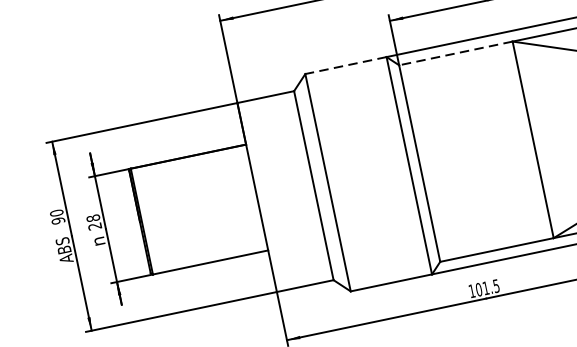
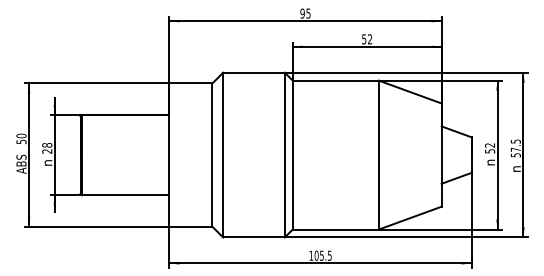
line: (455, 53) -> (335, 80), dashed -> solid
line: (345, 65) -> (253, 72), dashed -> solid
text: (58, 220) -> (21, 141), 90 -> 50
text: (485, 288) -> (321, 255), 101.5 -> 105.5

